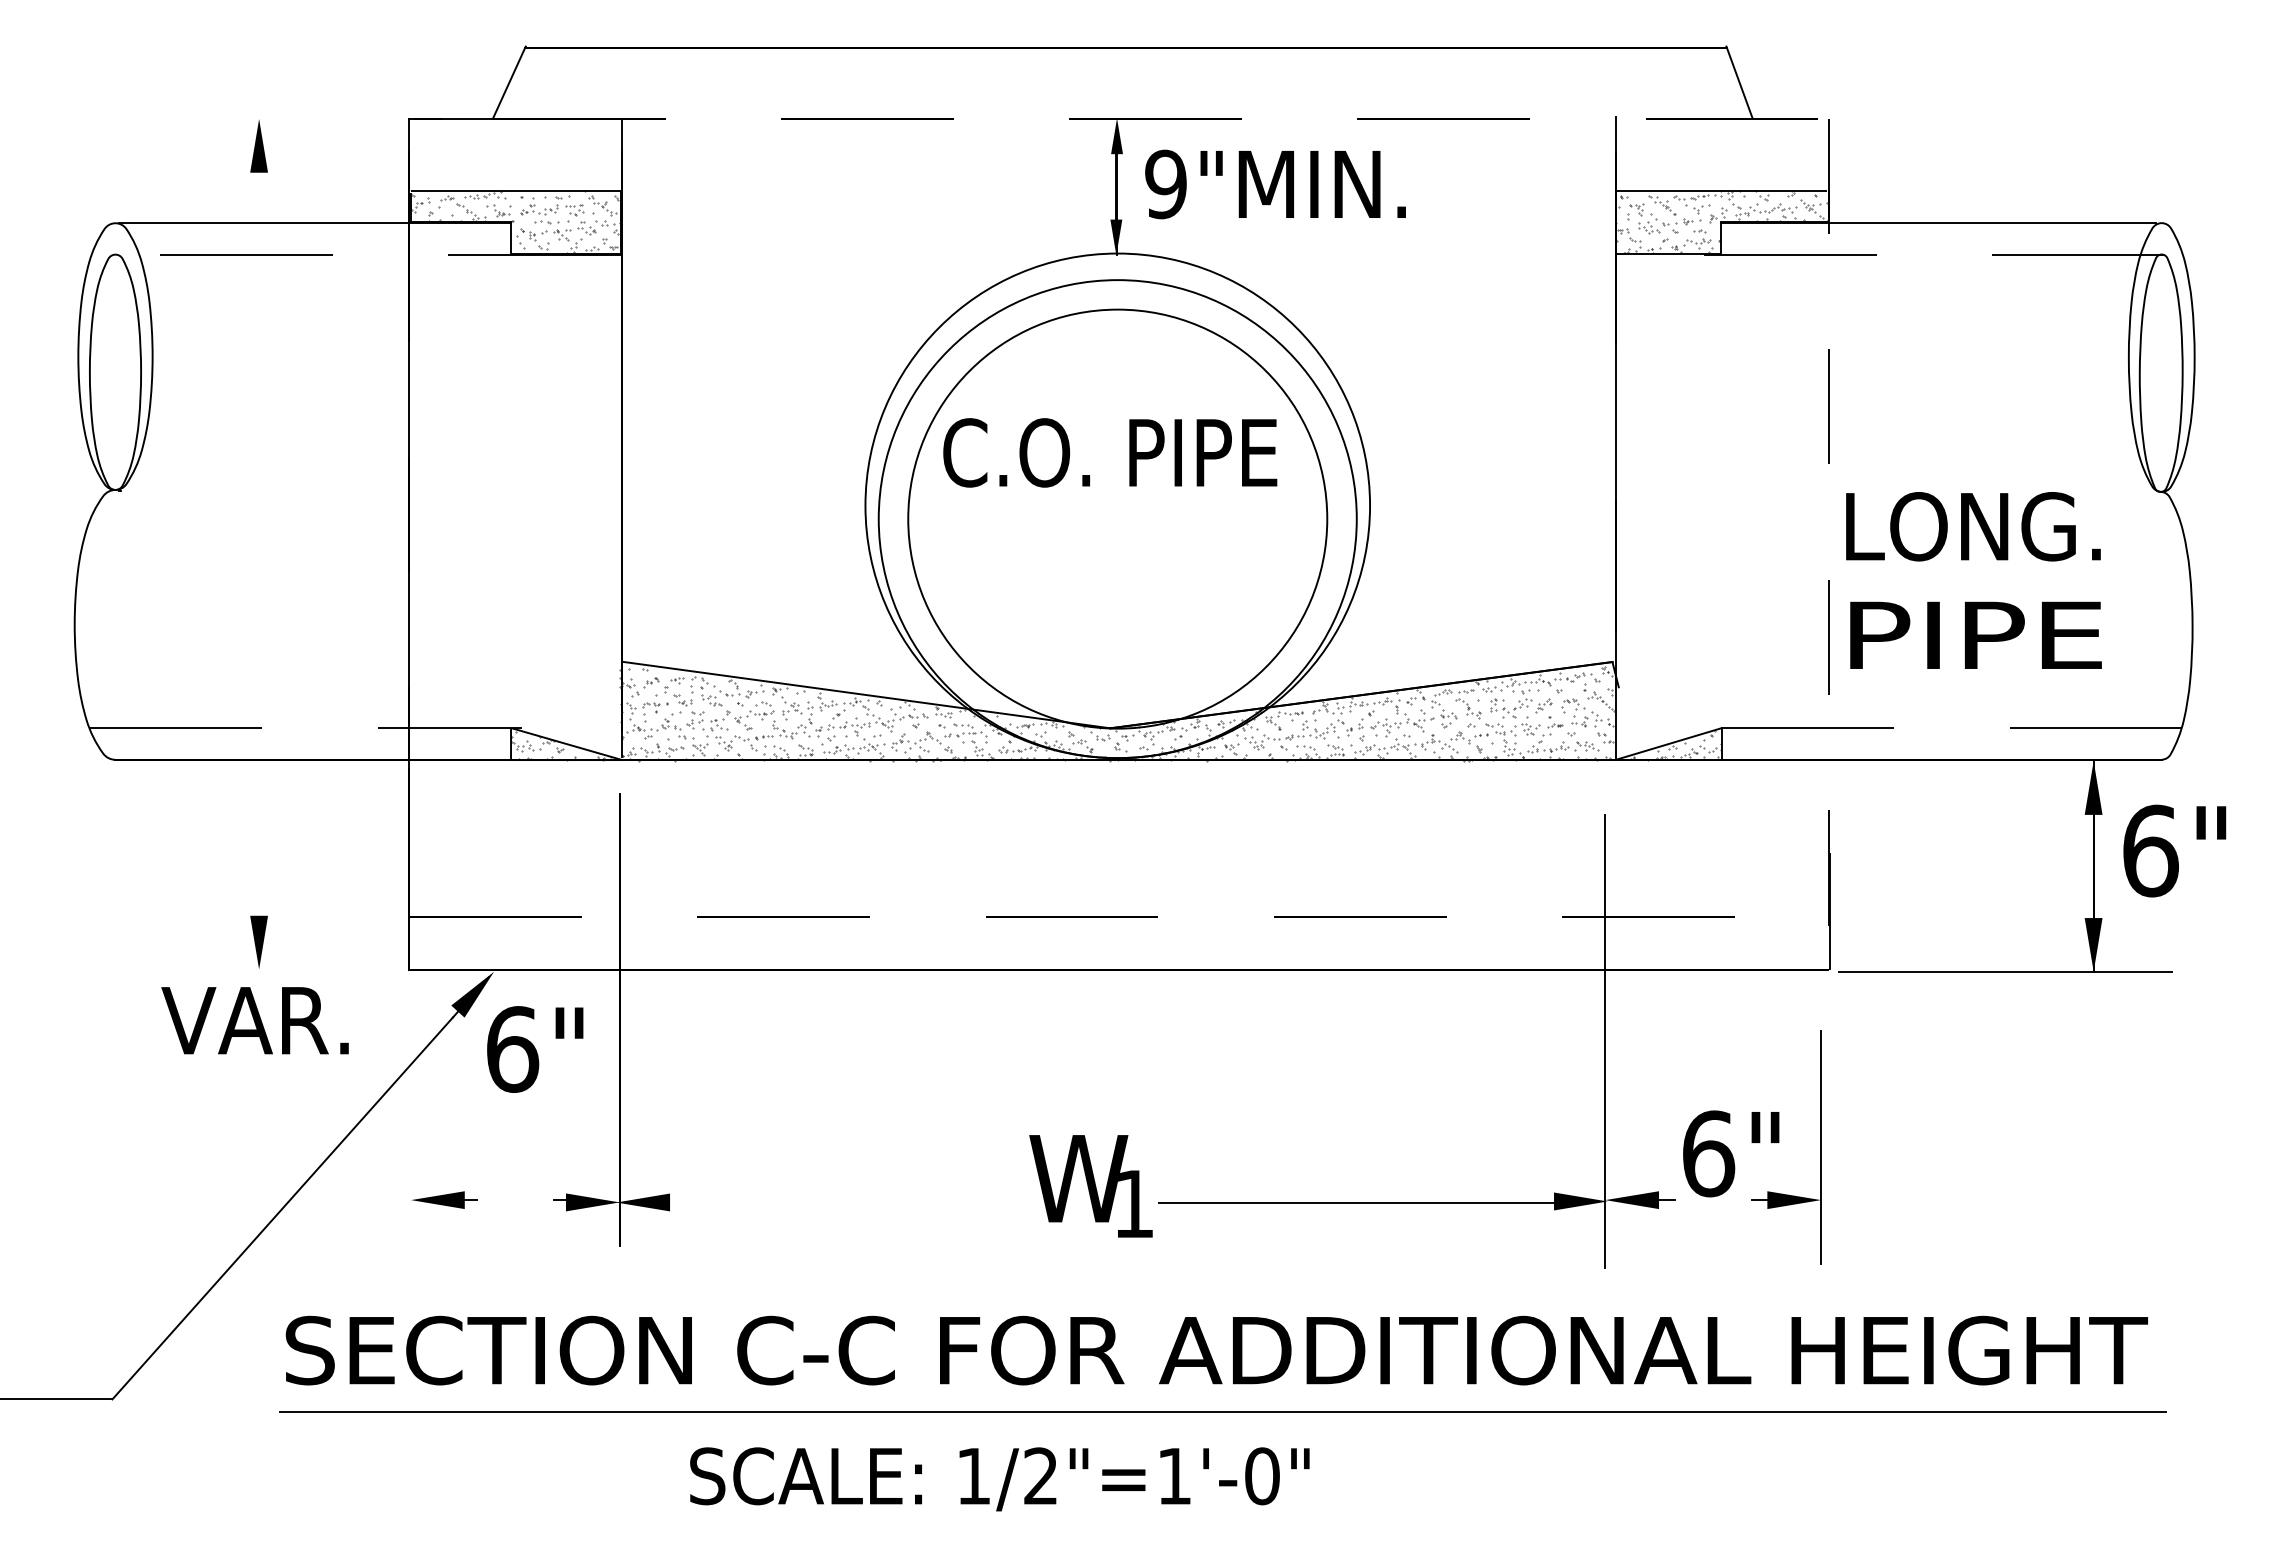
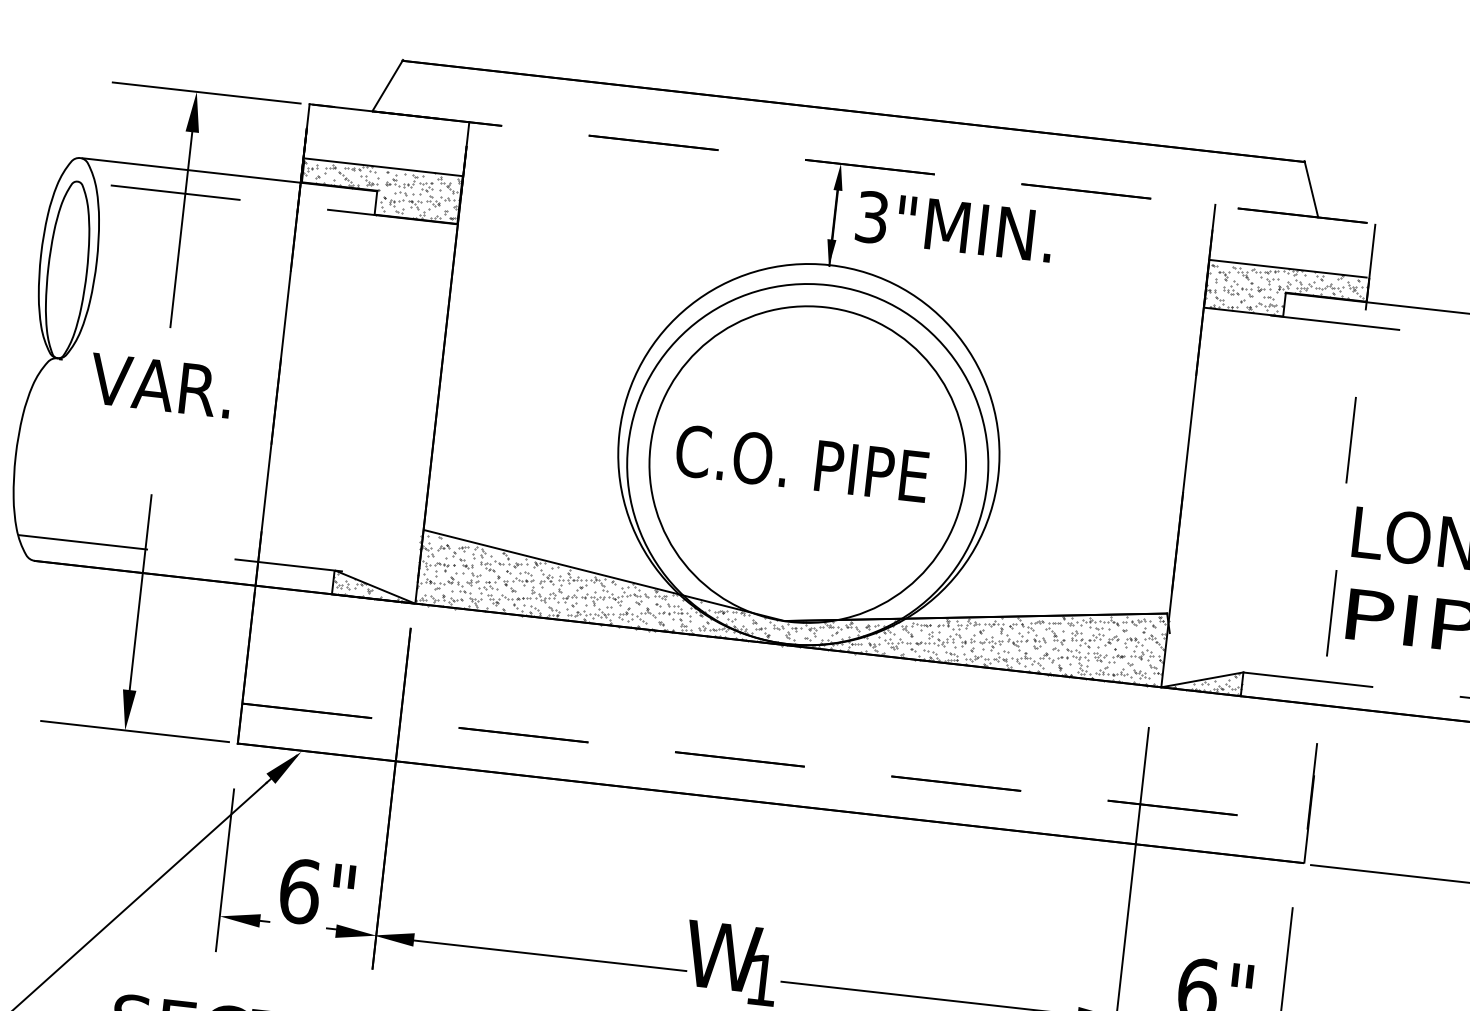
line: (272, 119) -> (206, 93), added
text: (1165, 184) -> (871, 217), 9"MIN. -> 3"MIN.
line: (259, 302) -> (181, 229), added
text: (1110, 452) -> (802, 463), moved
line: (259, 785) -> (140, 592), added
line: (272, 969) -> (135, 731), added
text: (254, 1020) -> (160, 385), moved
text: (535, 1049) -> (317, 893), moved
line: (411, 1138) -> (225, 870), added
line: (849, 1203) -> (548, 955), added

